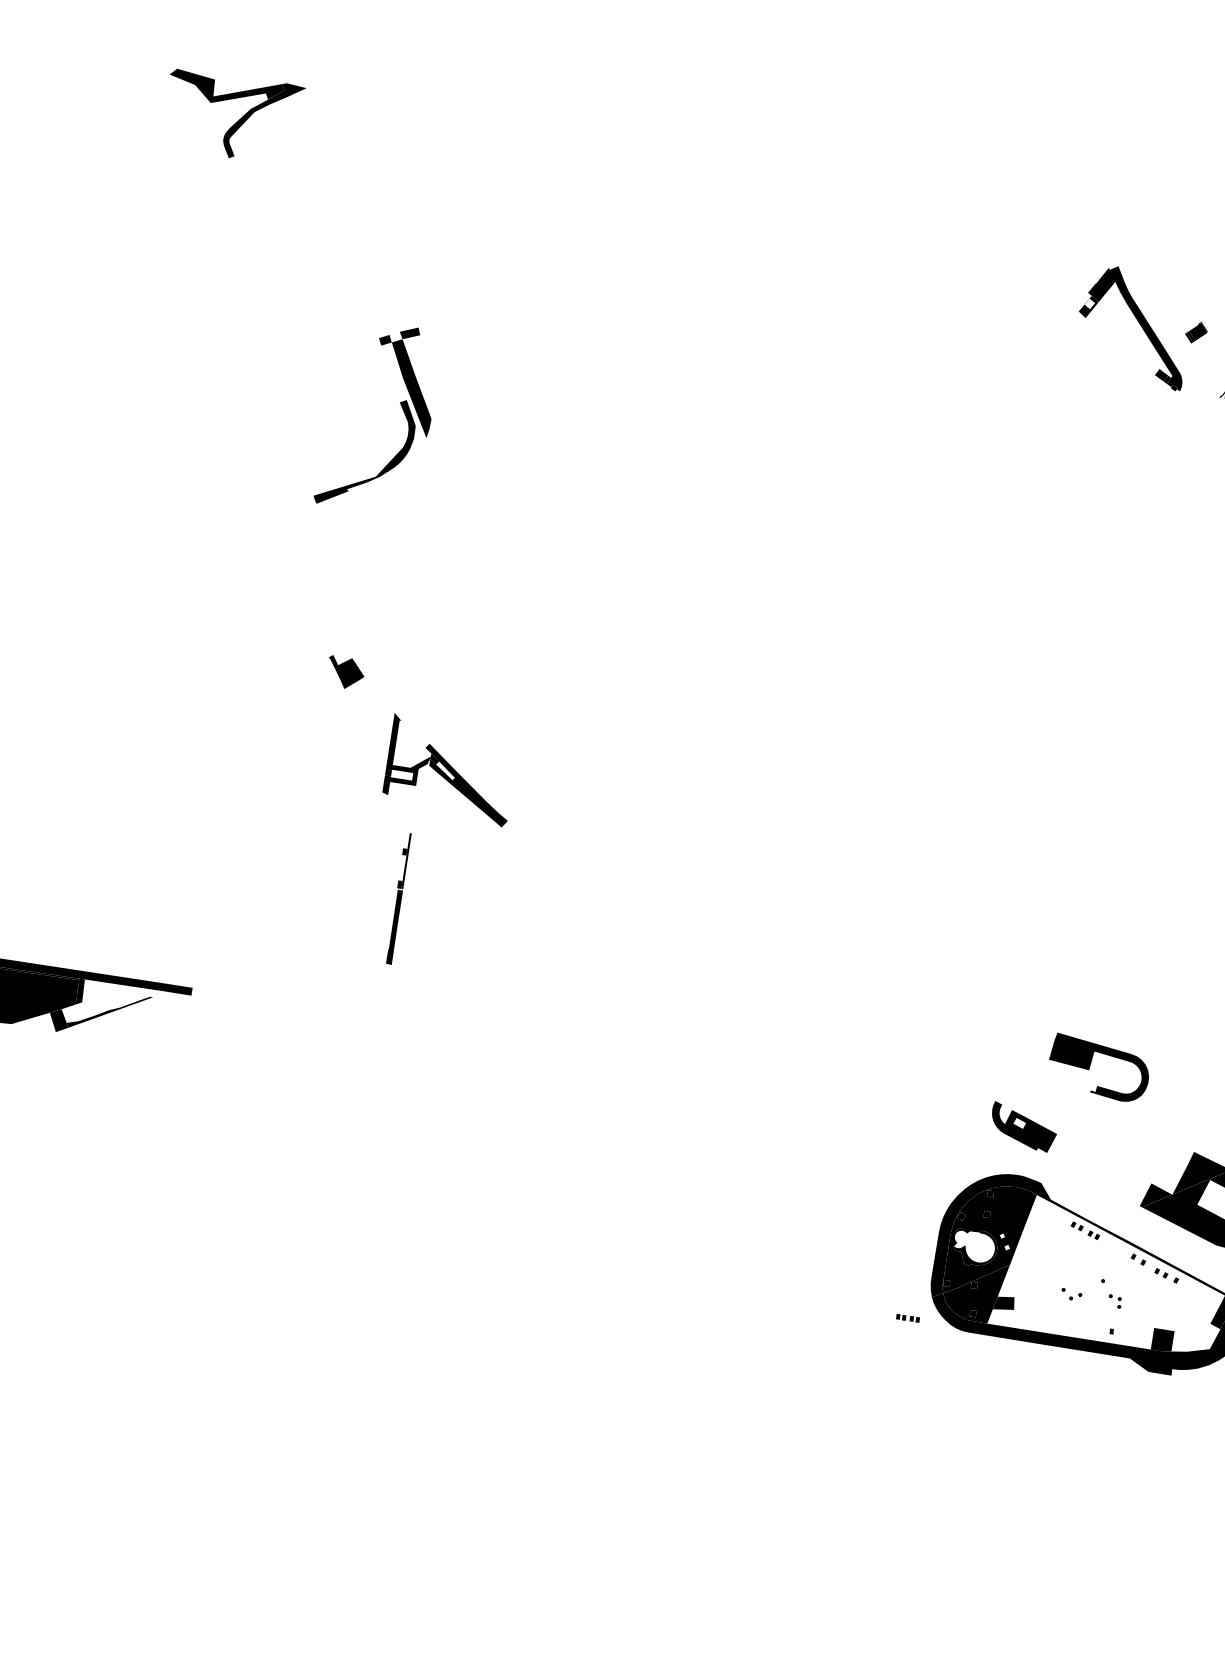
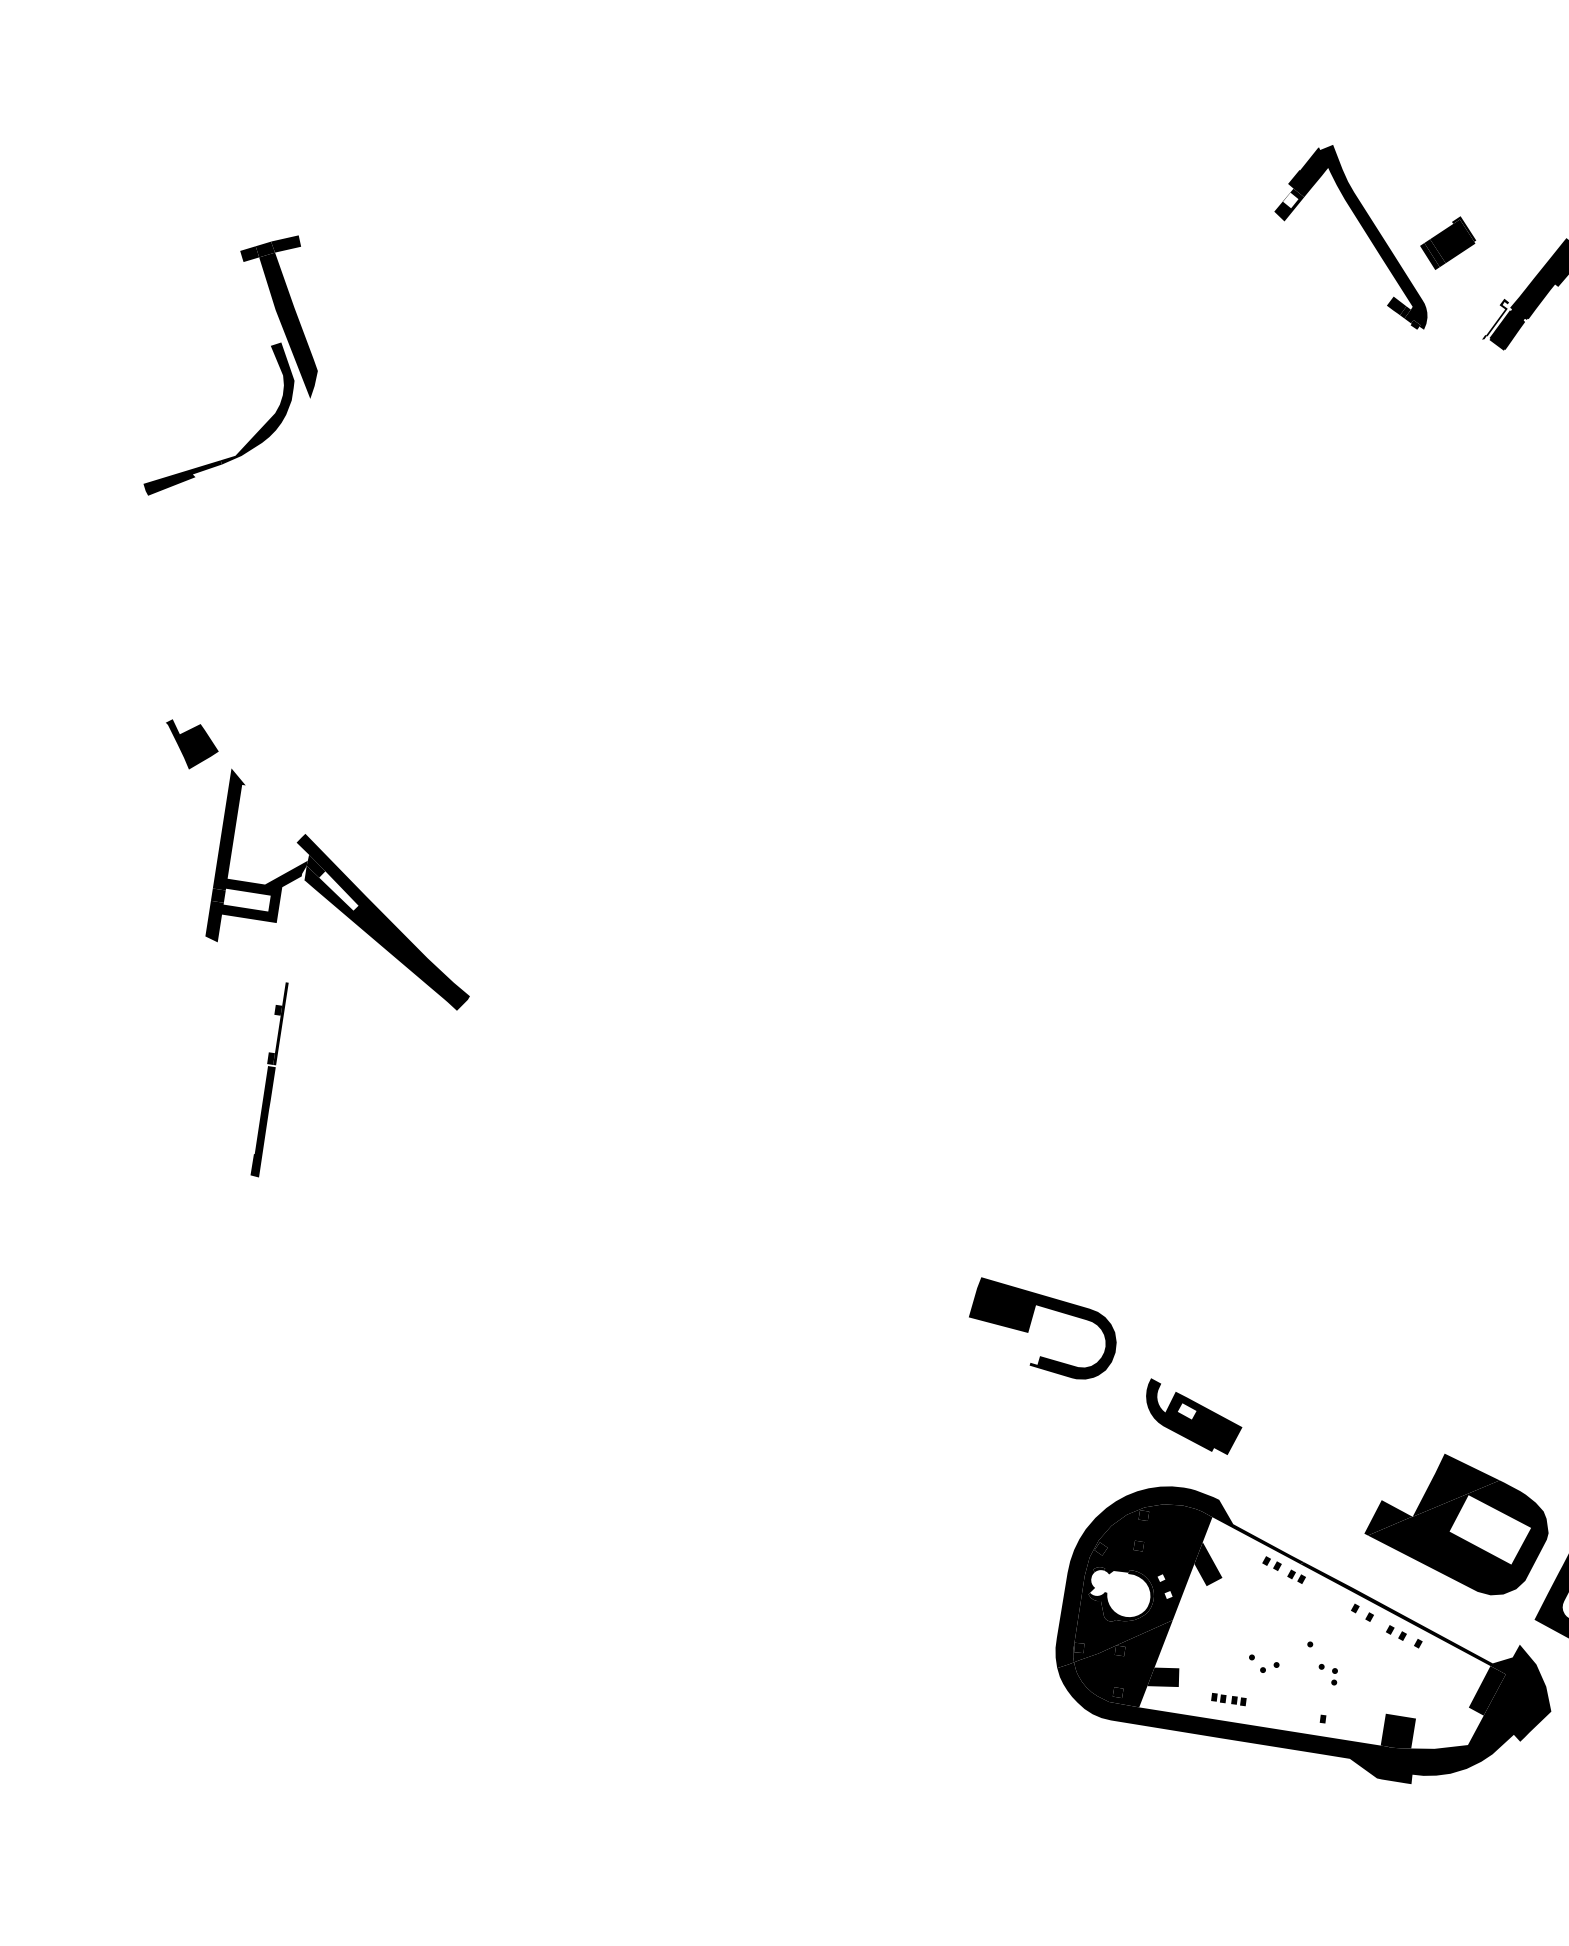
part: (1196, 332) -> (1448, 242), size x1.67
fill: (395, 336) -> (264, 248), added
part: (444, 769) -> (337, 888), size x1.43
part: (1091, 1063) -> (1031, 1322), moved
fill: (1033, 1226) -> (1207, 1563), added
part: (907, 1318) -> (1228, 1699), moved

